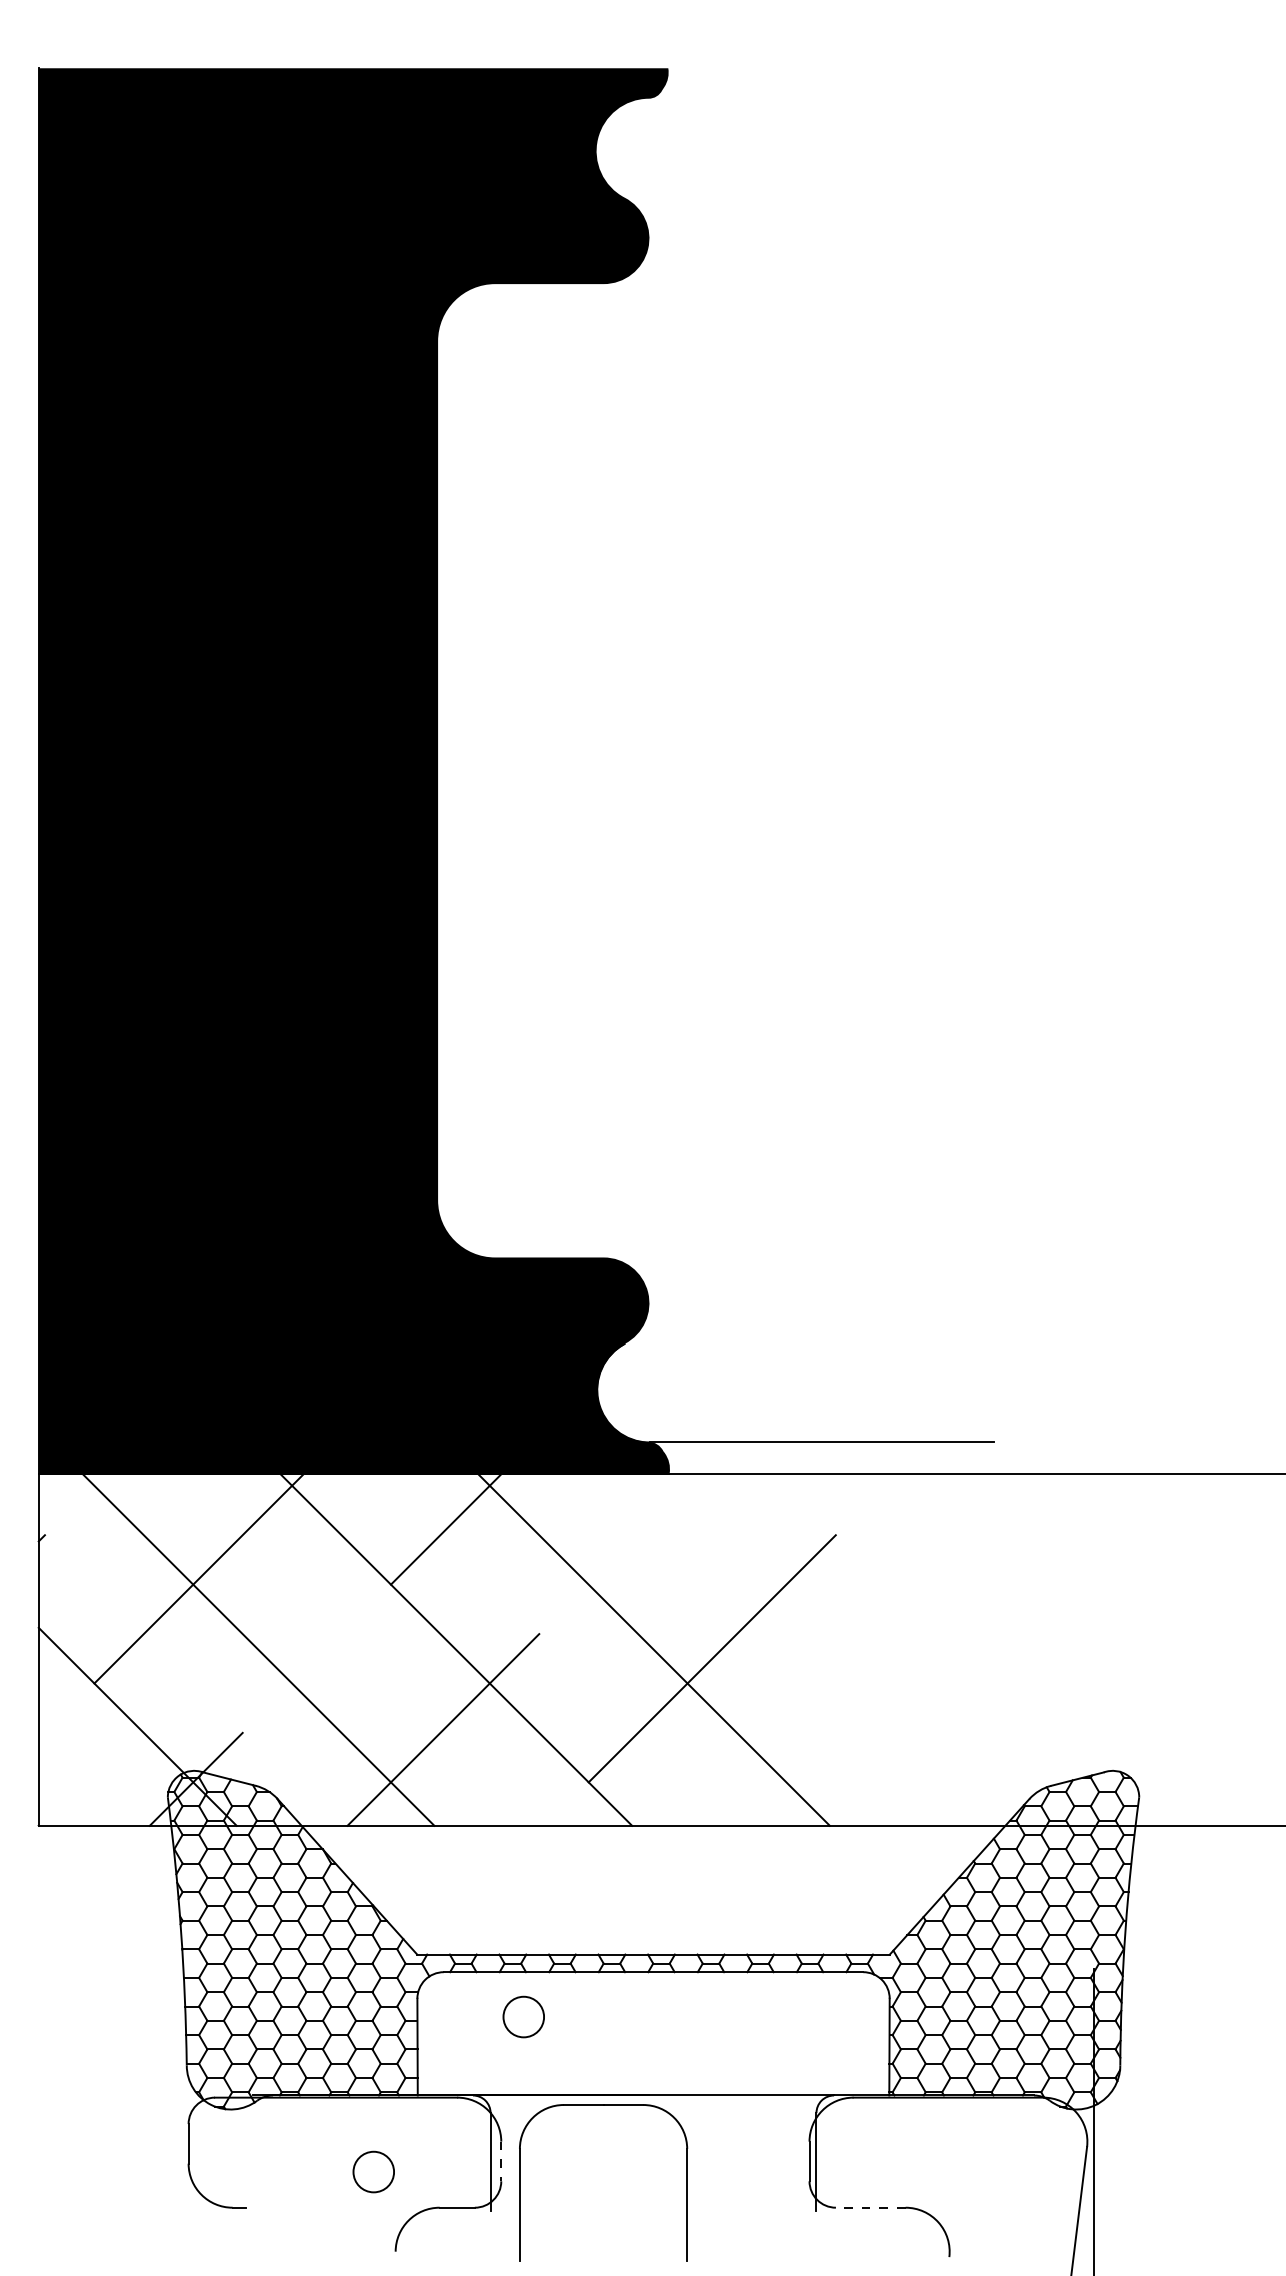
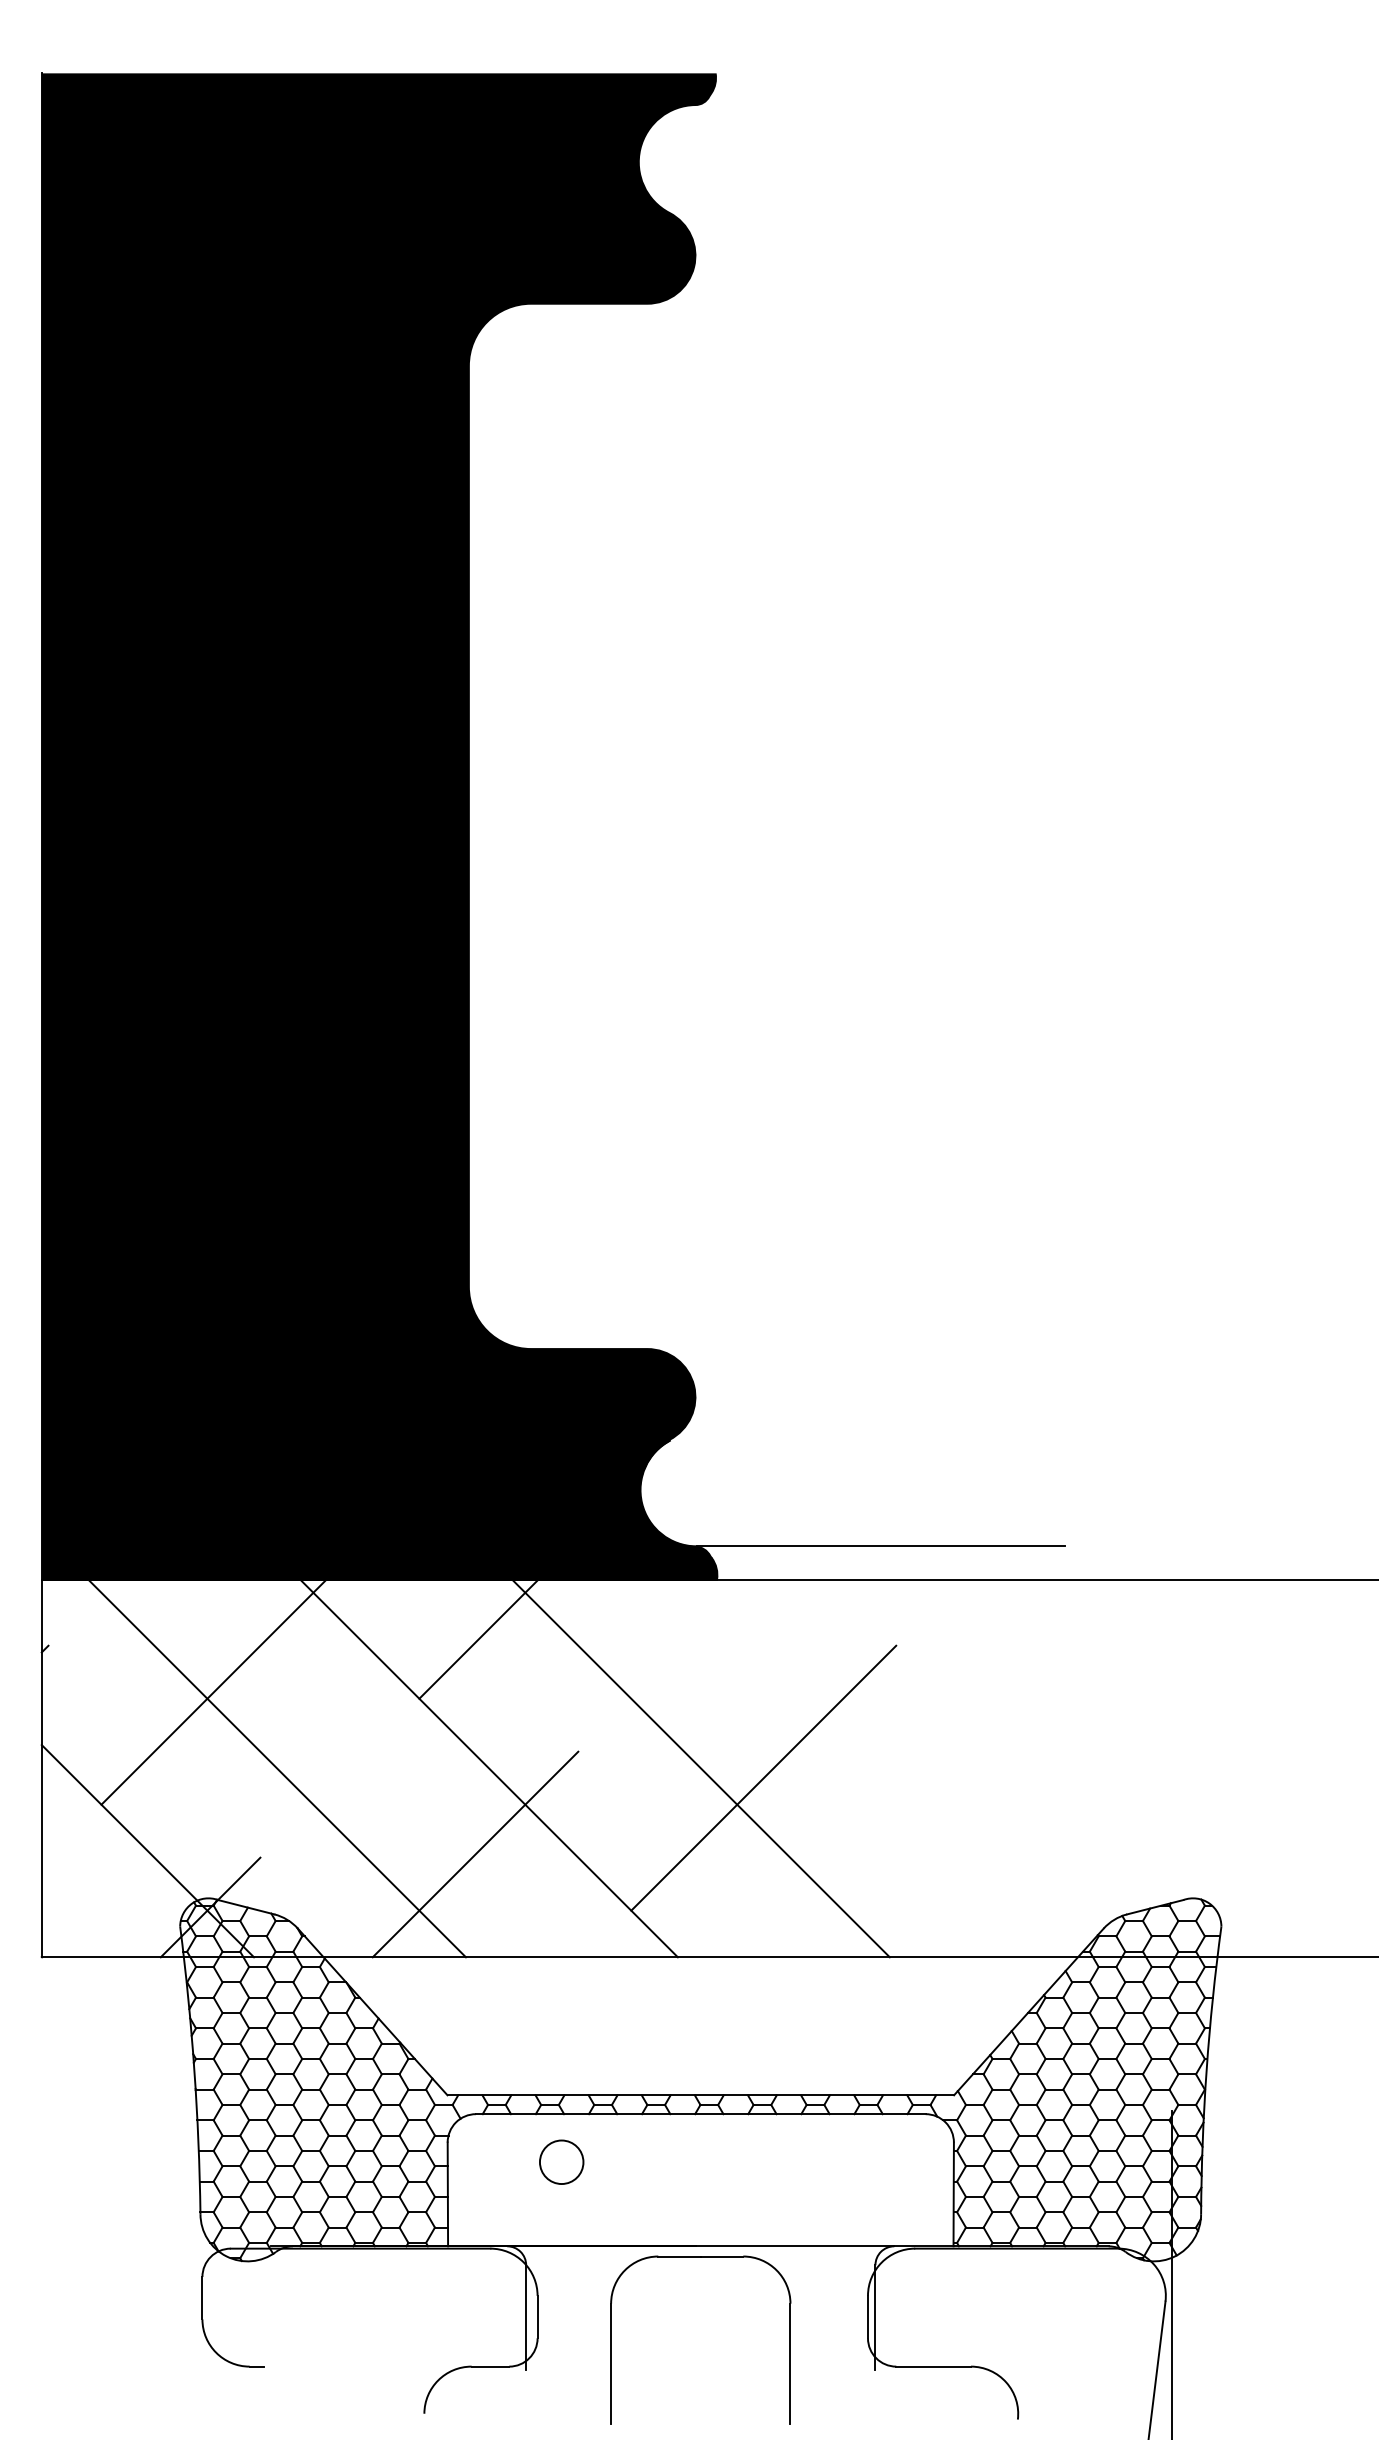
part: (603, 2105) -> (700, 2257), moved
line: (501, 2161) -> (537, 2317), dashed -> solid
circle: (373, 2171) -> (400, 2327), removed
line: (870, 2207) -> (933, 2366), dashed -> solid

